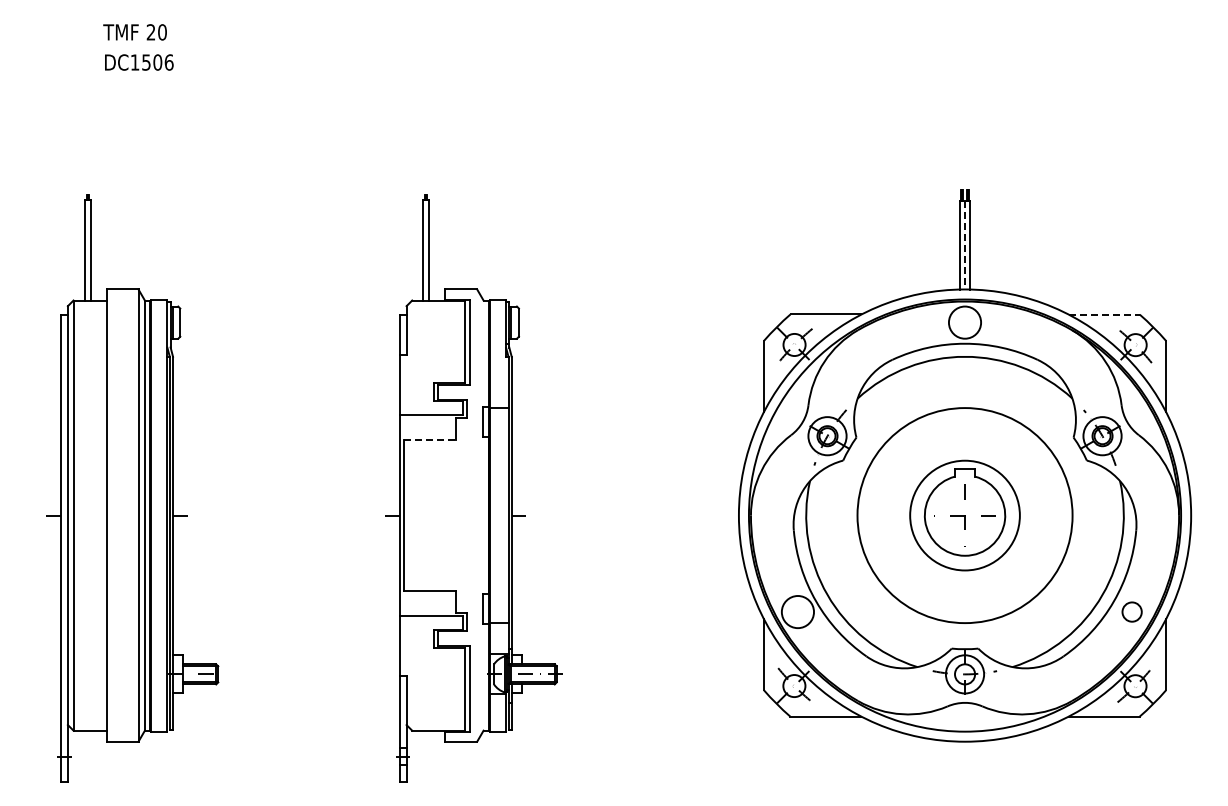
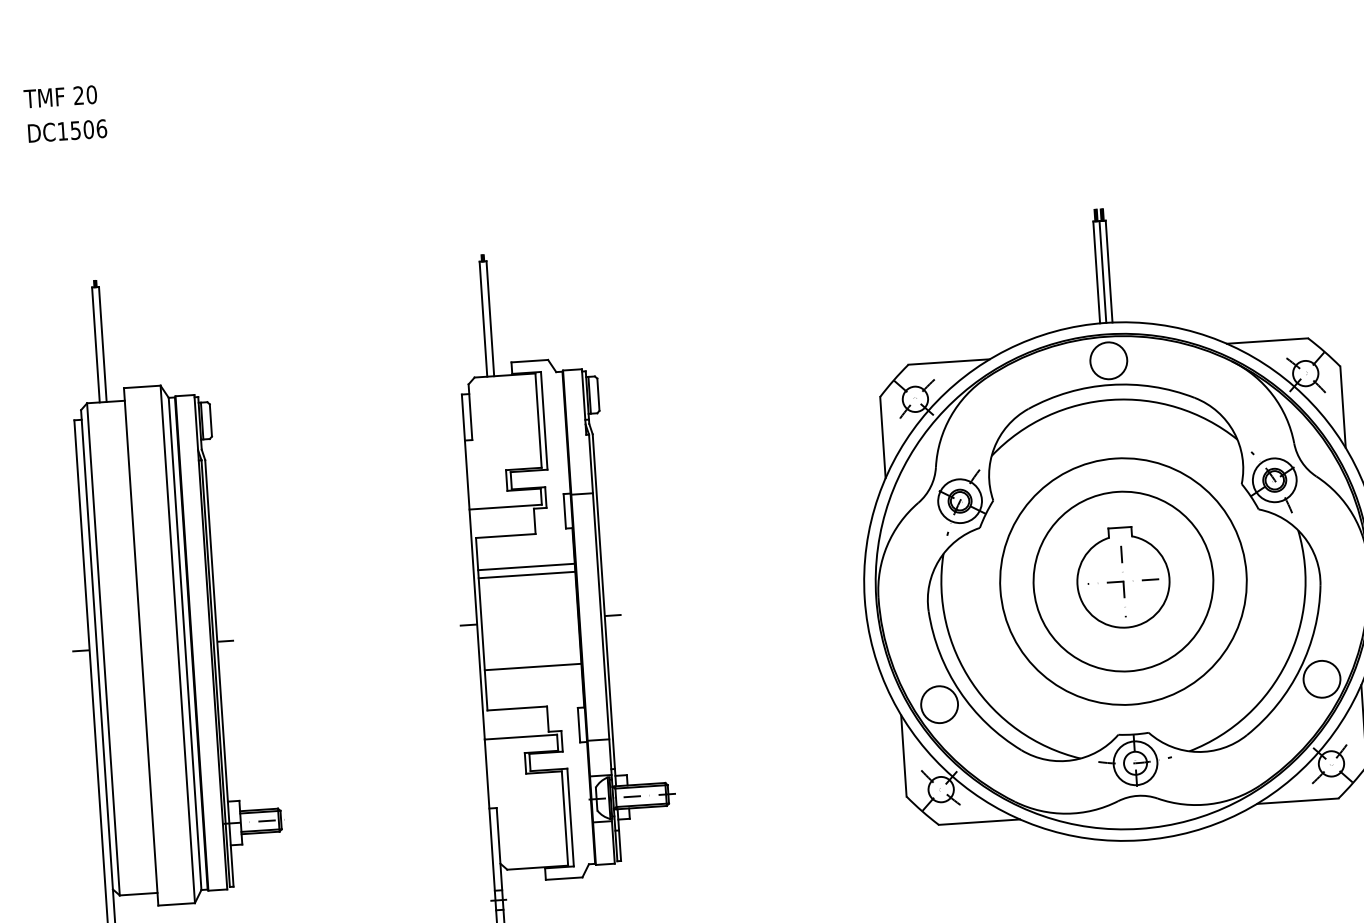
text: (134, 32) -> (59, 97), moved
text: (139, 62) -> (67, 131), moved
line: (965, 245) -> (1103, 272), dashed -> solid
line: (1104, 314) -> (1267, 340), dashed -> solid
line: (430, 440) -> (506, 536), dashed -> solid
line: (446, 468) -> (526, 567), added
line: (446, 475) -> (527, 575), added
circle: (964, 515) -> (1122, 581), size x1.43
line: (446, 555) -> (533, 666), added
circle: (1132, 612) -> (1322, 679), size x1.67

